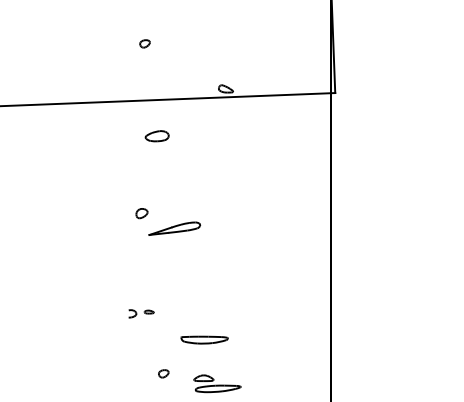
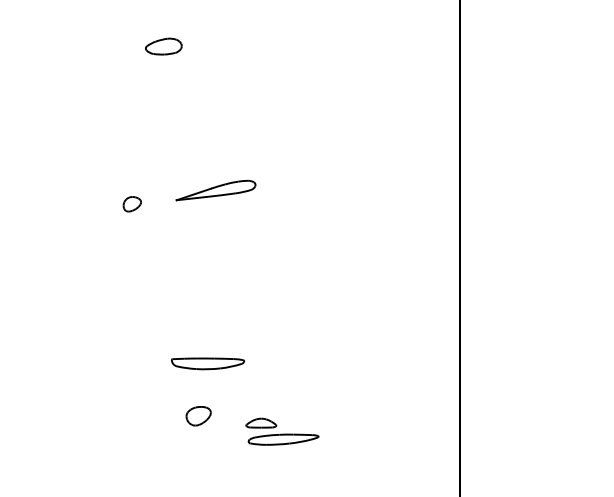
part: (156, 136) -> (162, 47), moved
part: (141, 213) -> (131, 204), moved
part: (141, 313) -> (164, 322), removed
part: (204, 339) -> (207, 362), moved
part: (163, 373) -> (198, 415), size x1.6

